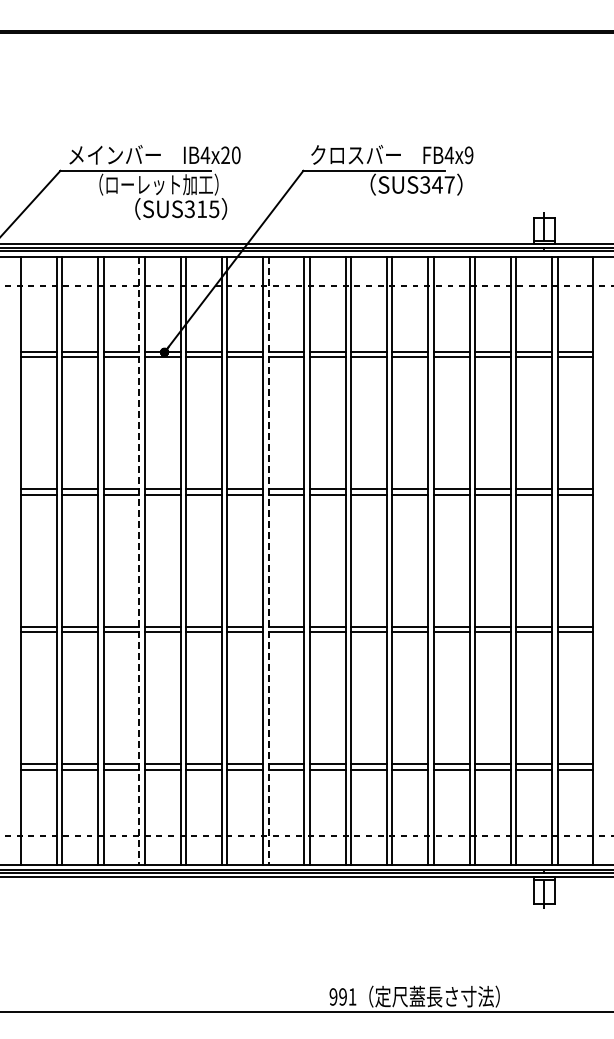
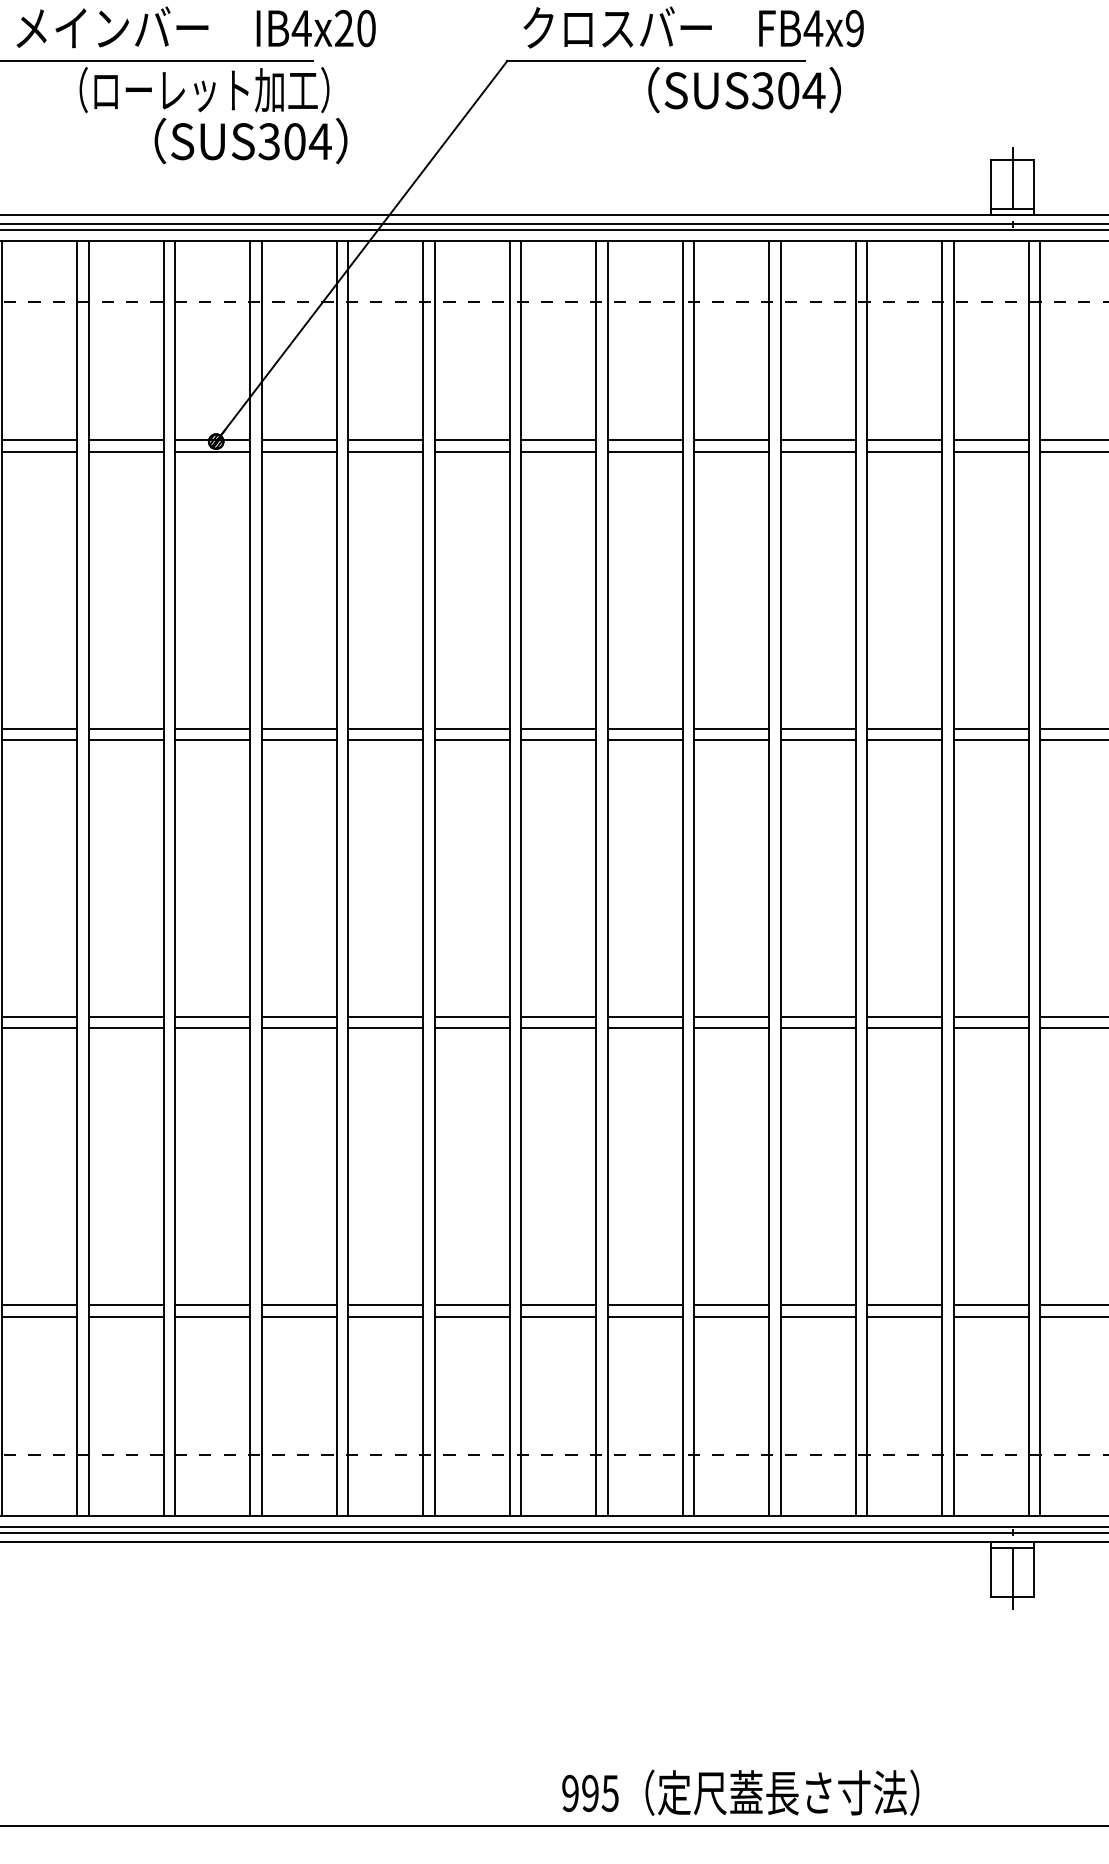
text: (443, 184) -> (801, 89), SUS347 -> SUS304
text: (208, 209) -> (308, 142), SUS315 -> SUS304
line: (139, 560) -> (163, 878), dashed -> solid
line: (268, 560) -> (434, 878), dashed -> solid
text: (352, 996) -> (610, 1792), 991 -> 995

